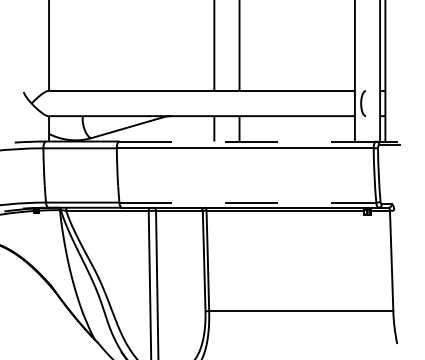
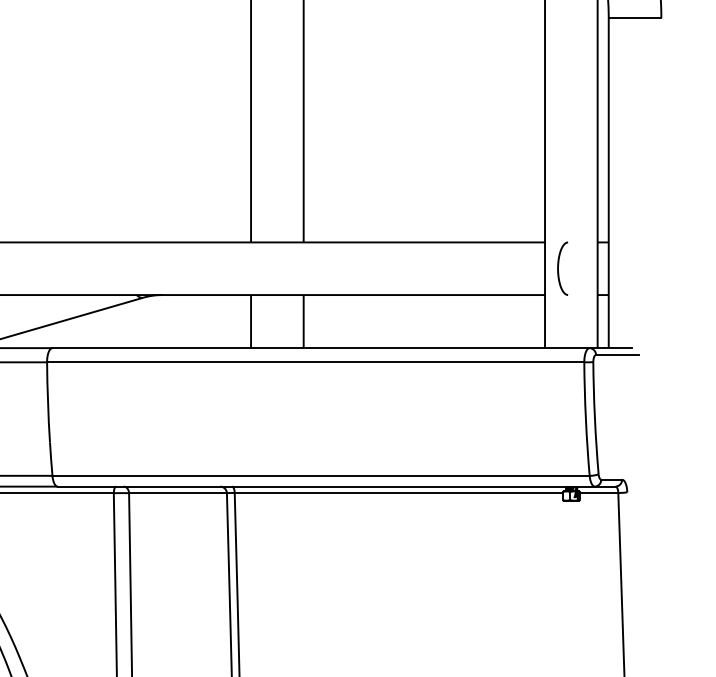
line: (248, 141) -> (322, 348), dashed -> solid
line: (248, 202) -> (322, 475), dashed -> solid

